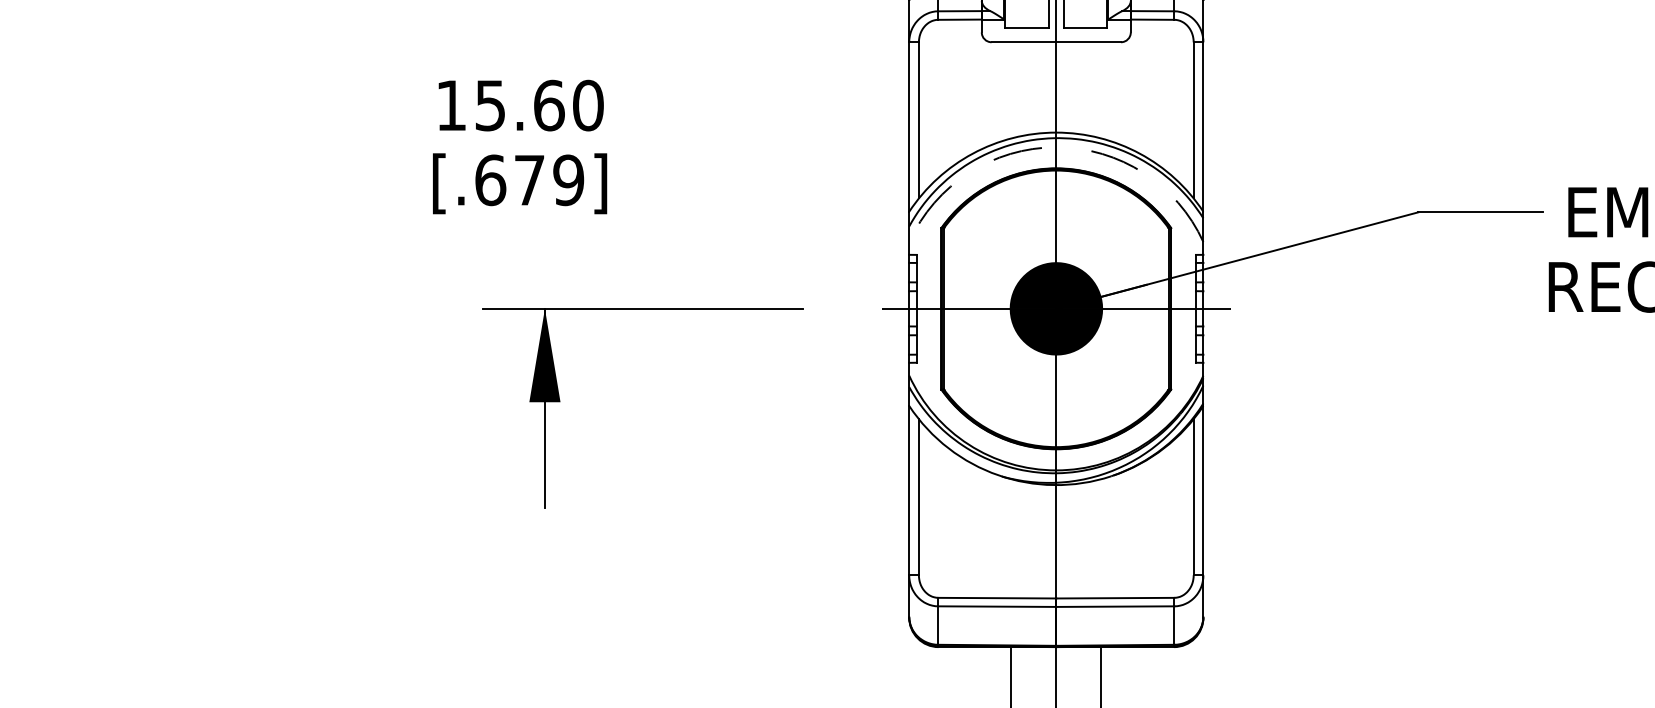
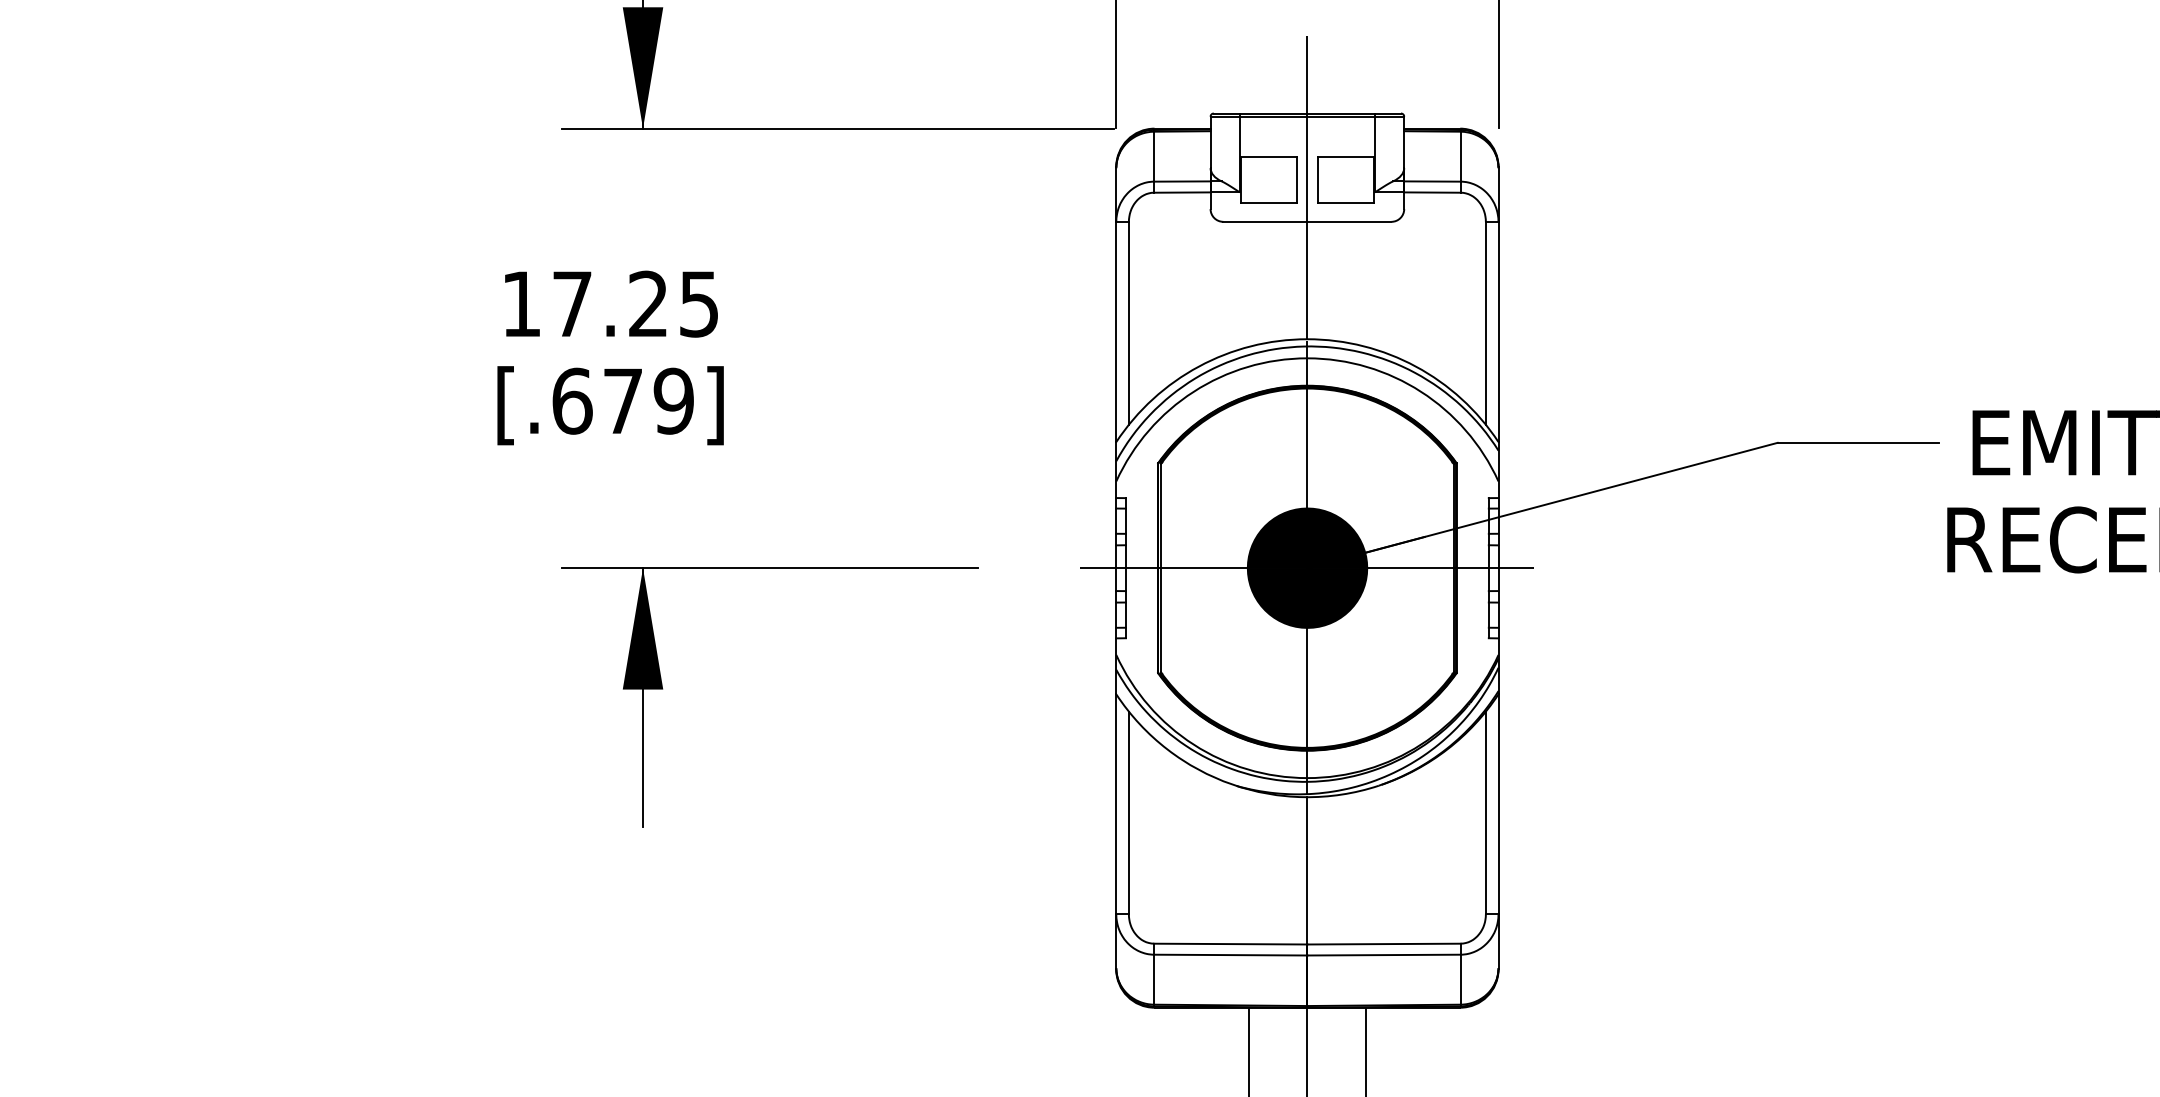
text: (539, 105) -> (636, 303), 15.60 -> 17.25
arc: (1056, 147) -> (1307, 358), dashed -> solid

